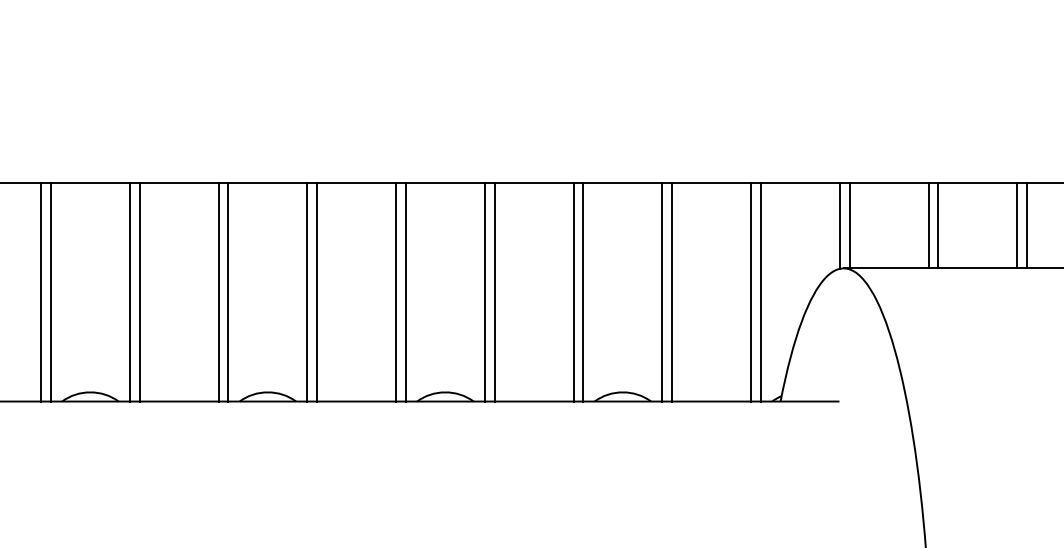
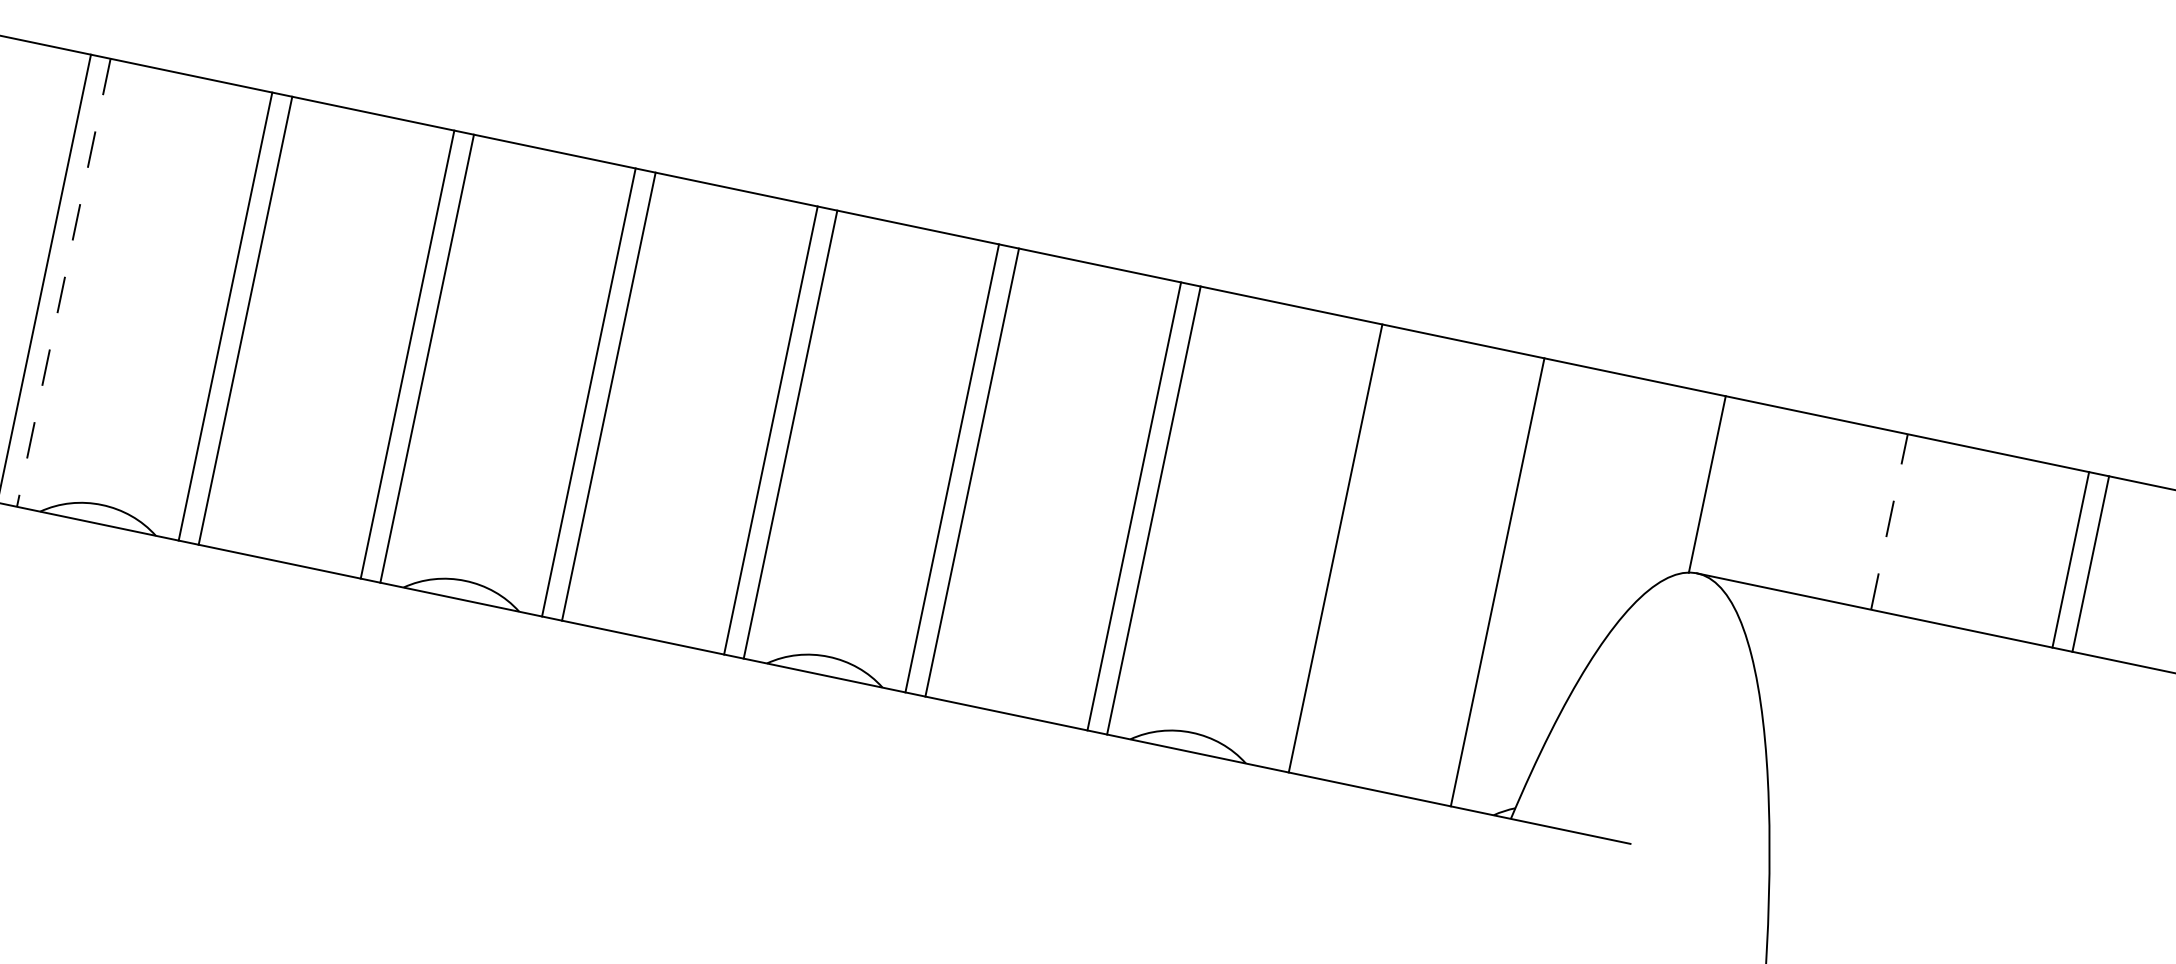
line: (849, 225) -> (1727, 488), removed
line: (928, 225) -> (1888, 521), solid -> dashed
line: (938, 225) -> (1909, 526), removed
line: (662, 291) -> (1316, 543), removed
line: (760, 291) -> (1516, 585), removed
line: (50, 292) -> (62, 283), solid -> dashed

